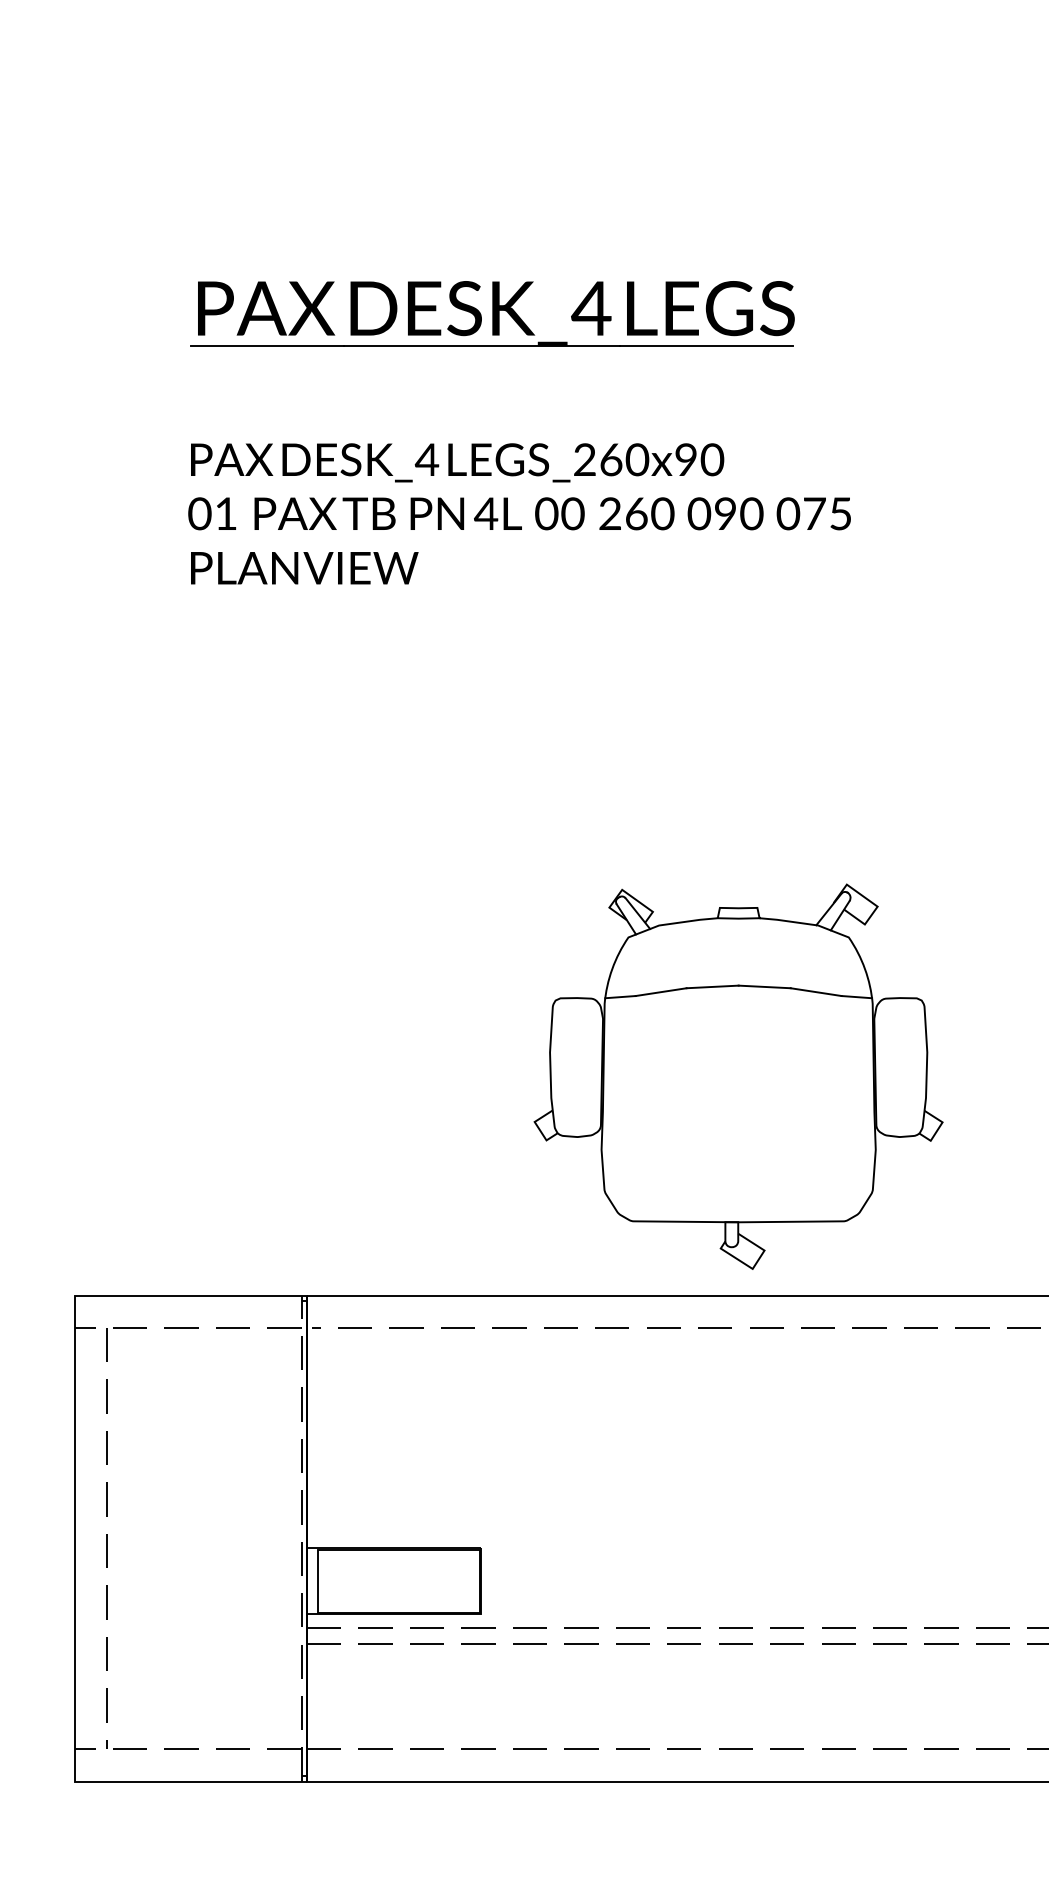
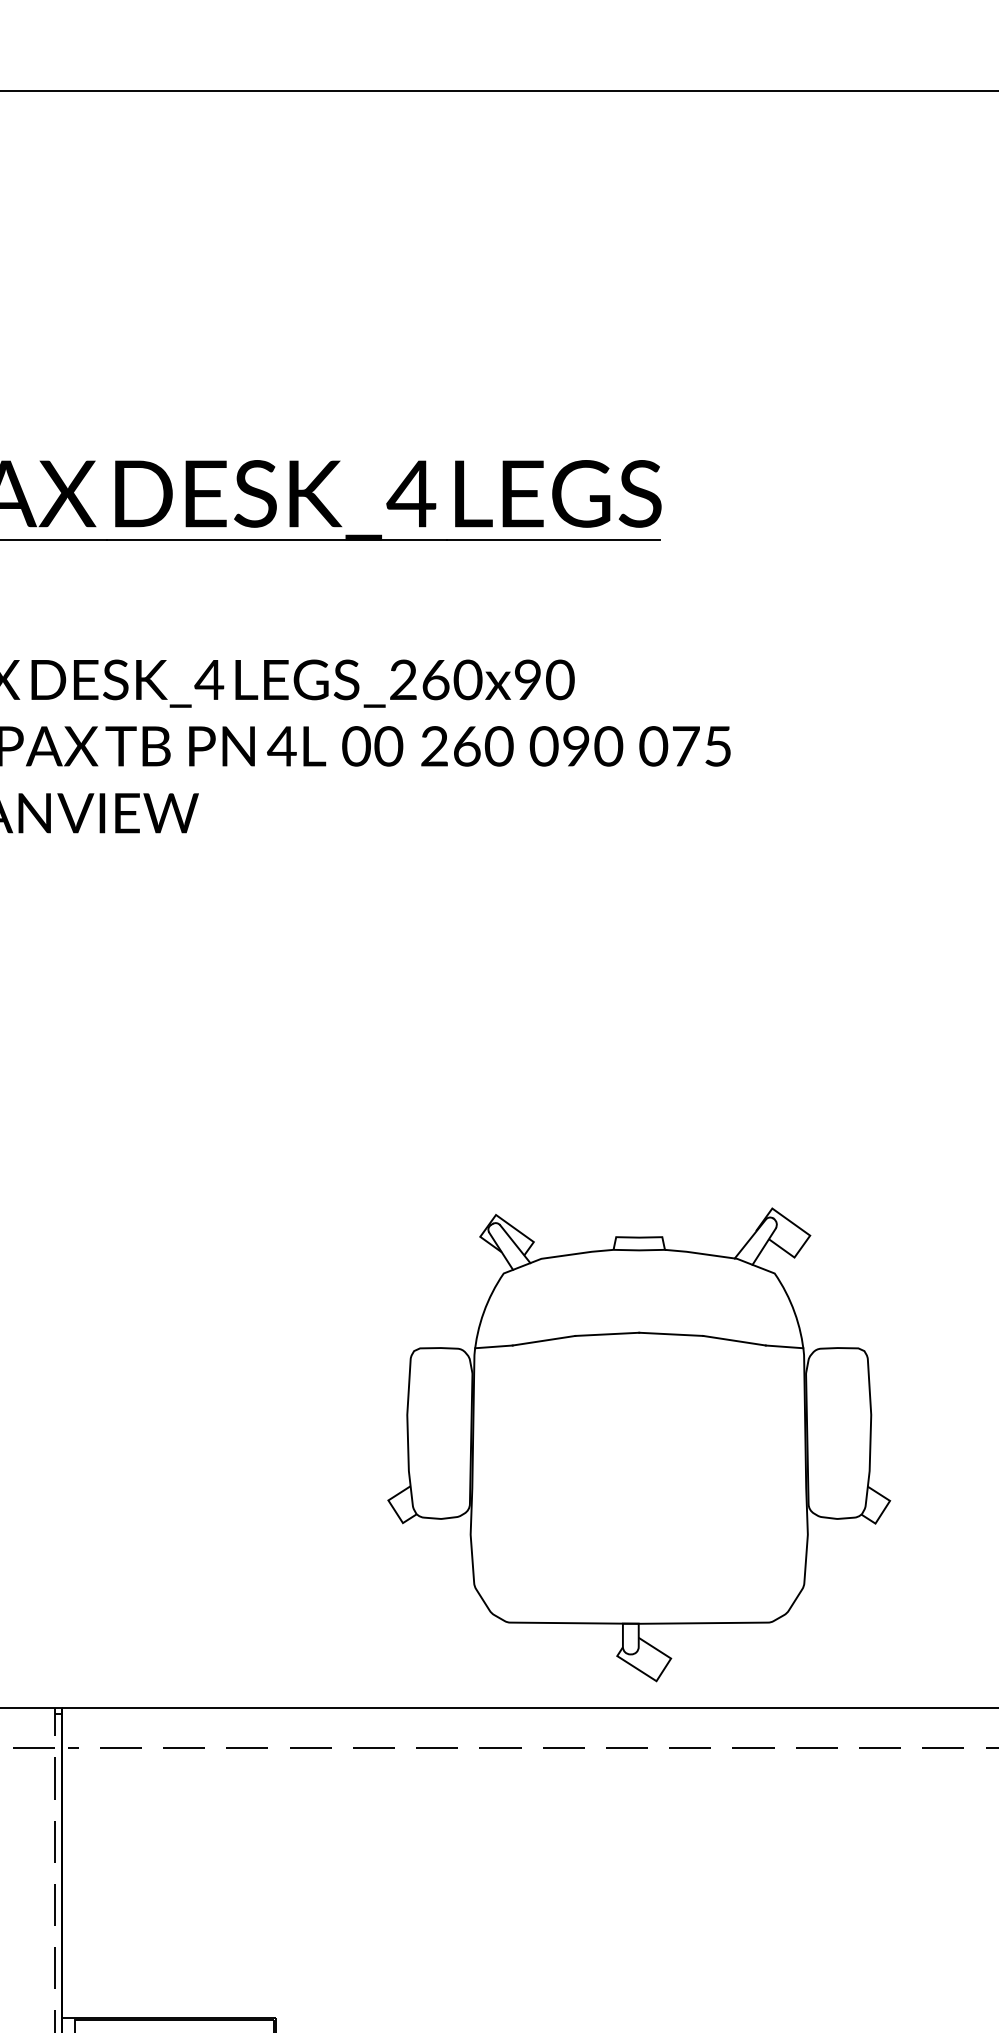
part: (738, 1076) -> (639, 1444), moved

